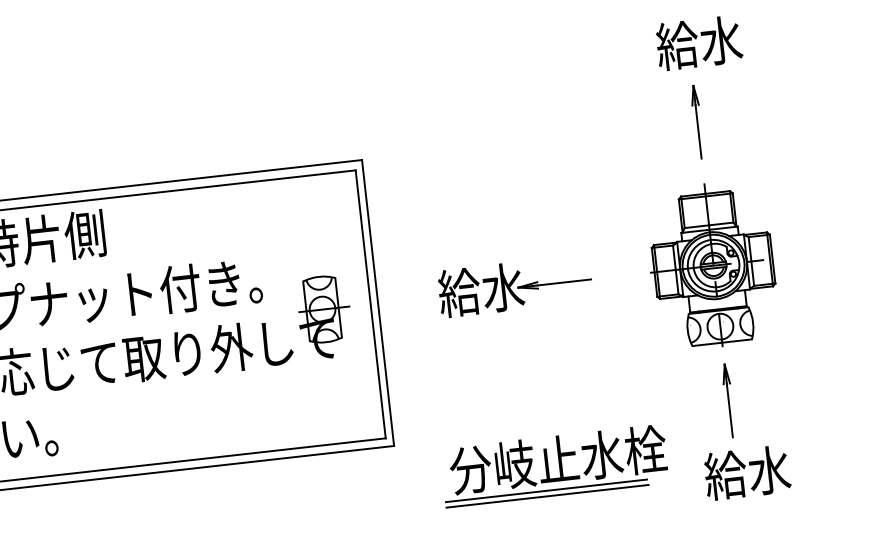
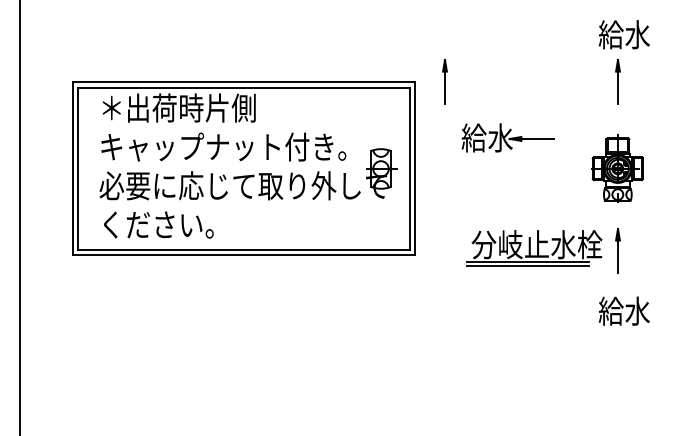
part: (411, 153) -> (444, 81), added
part: (712, 265) -> (617, 168), size x0.7
part: (514, 285) -> (507, 137), moved
part: (554, 466) -> (534, 248), moved
text: (745, 471) -> (623, 310), moved

